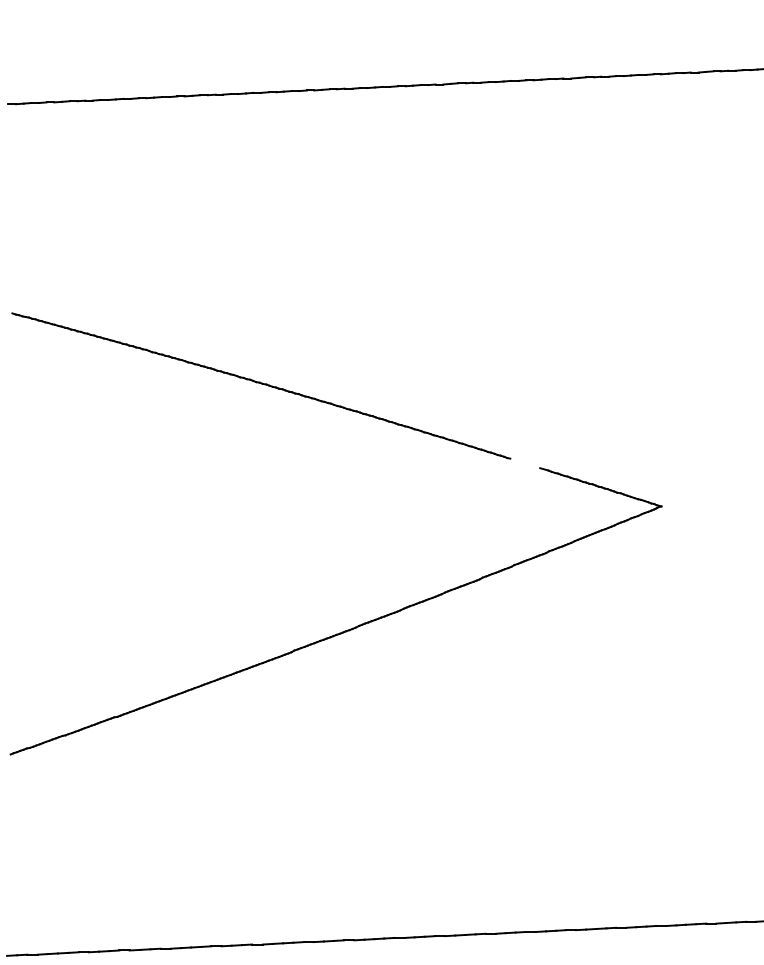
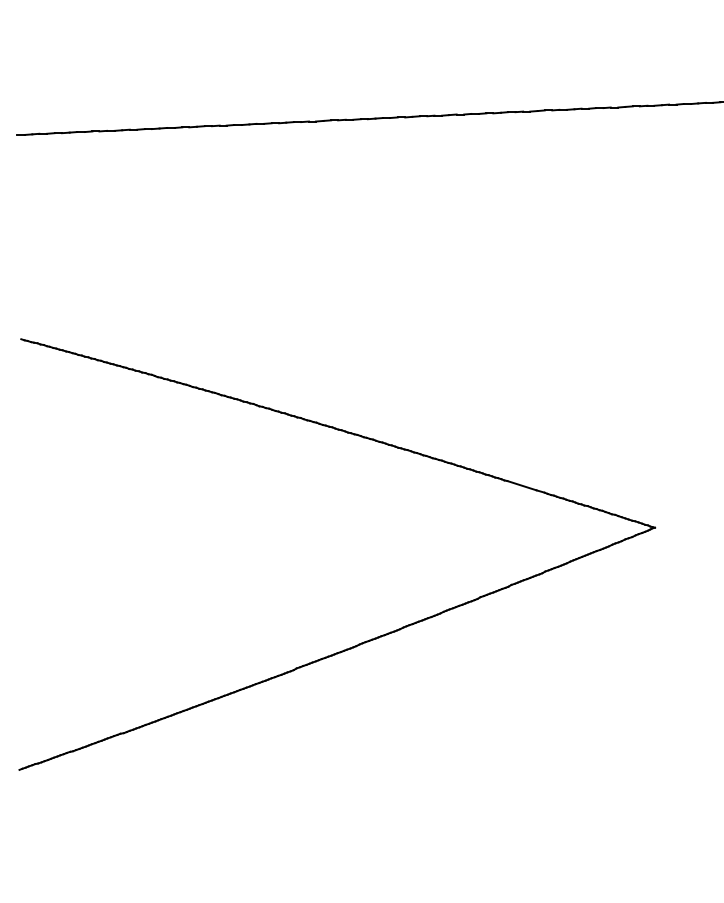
line: (525, 463) -> (522, 485), added

